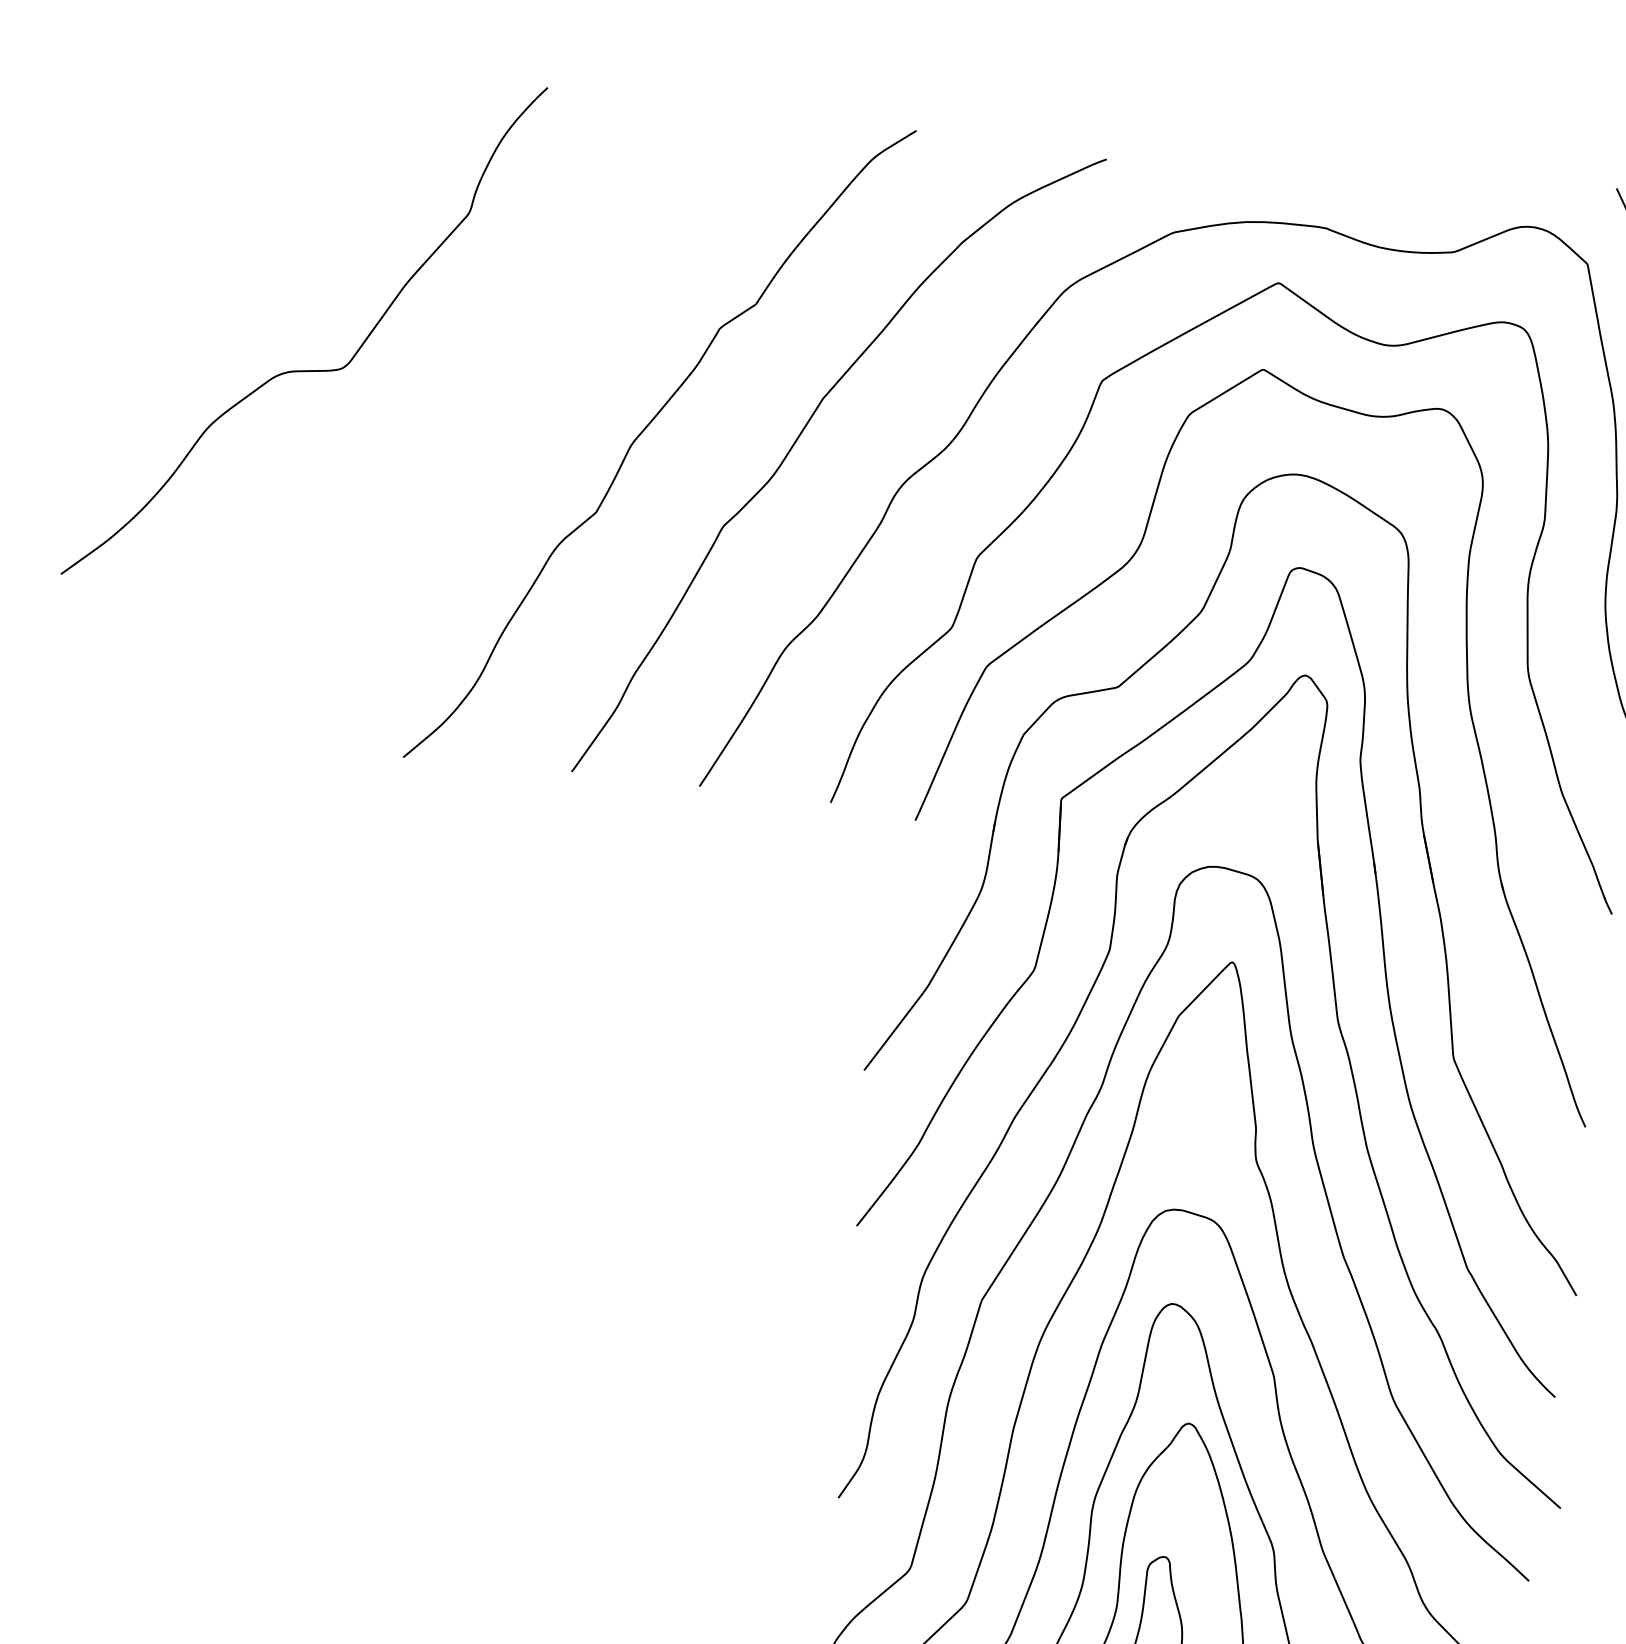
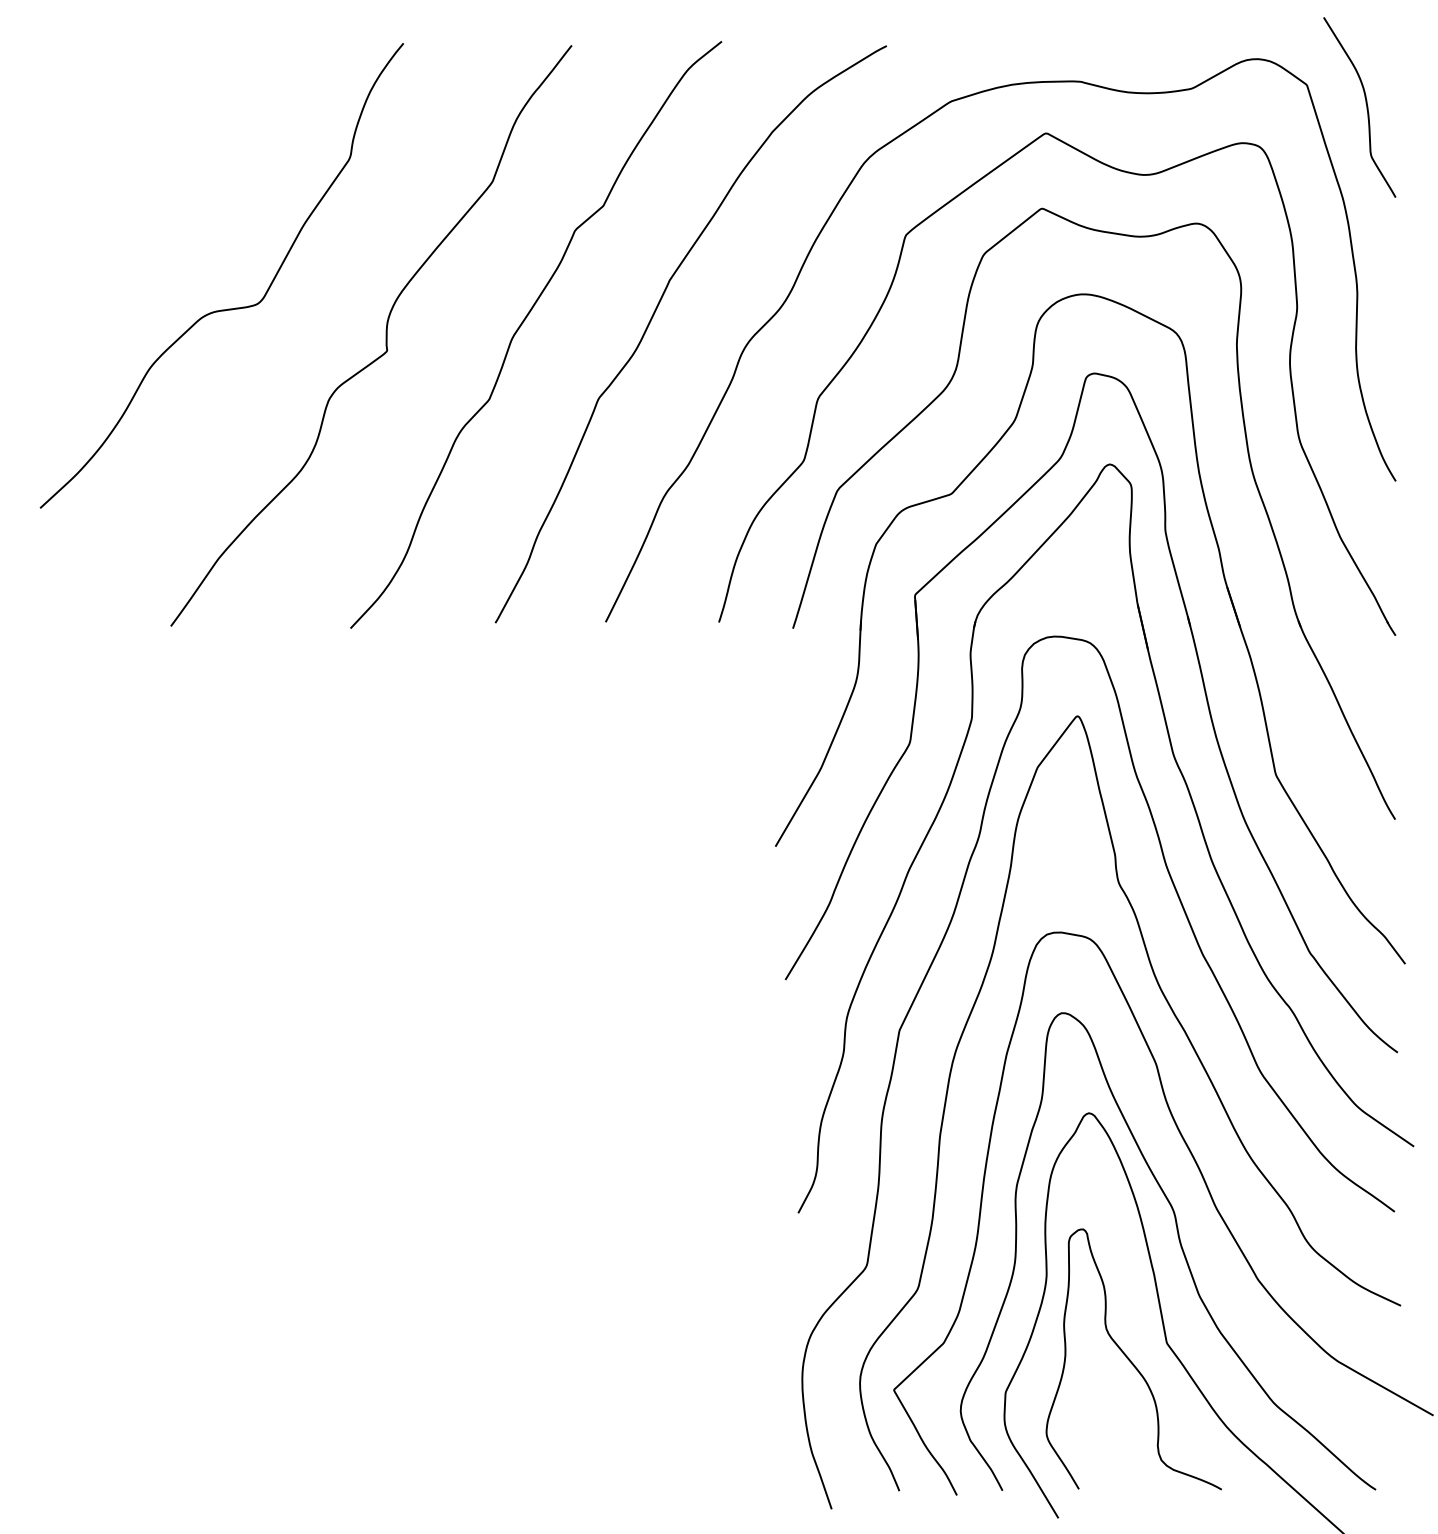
curve: (485, 423) -> (385, 335), added

